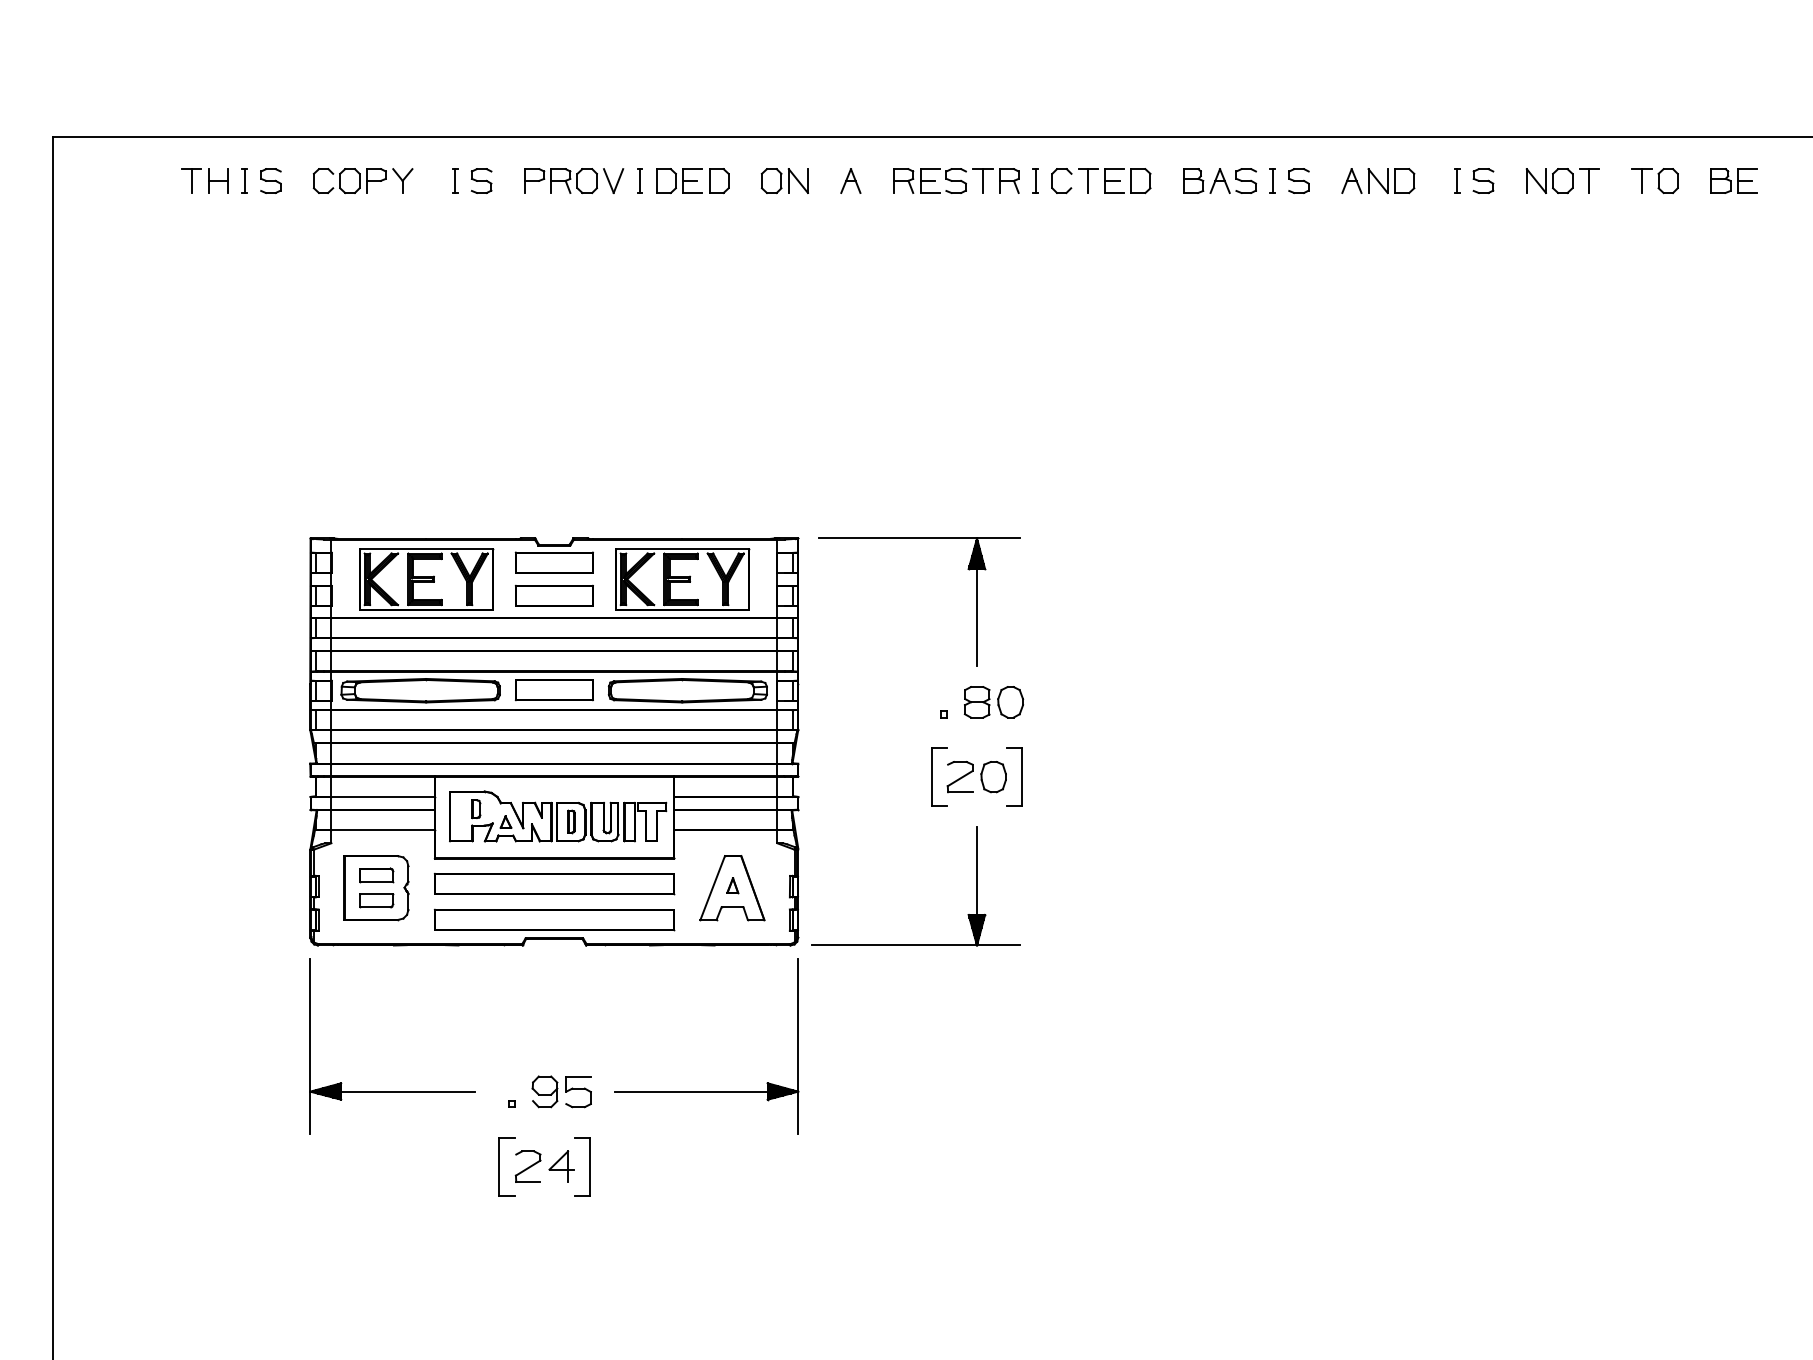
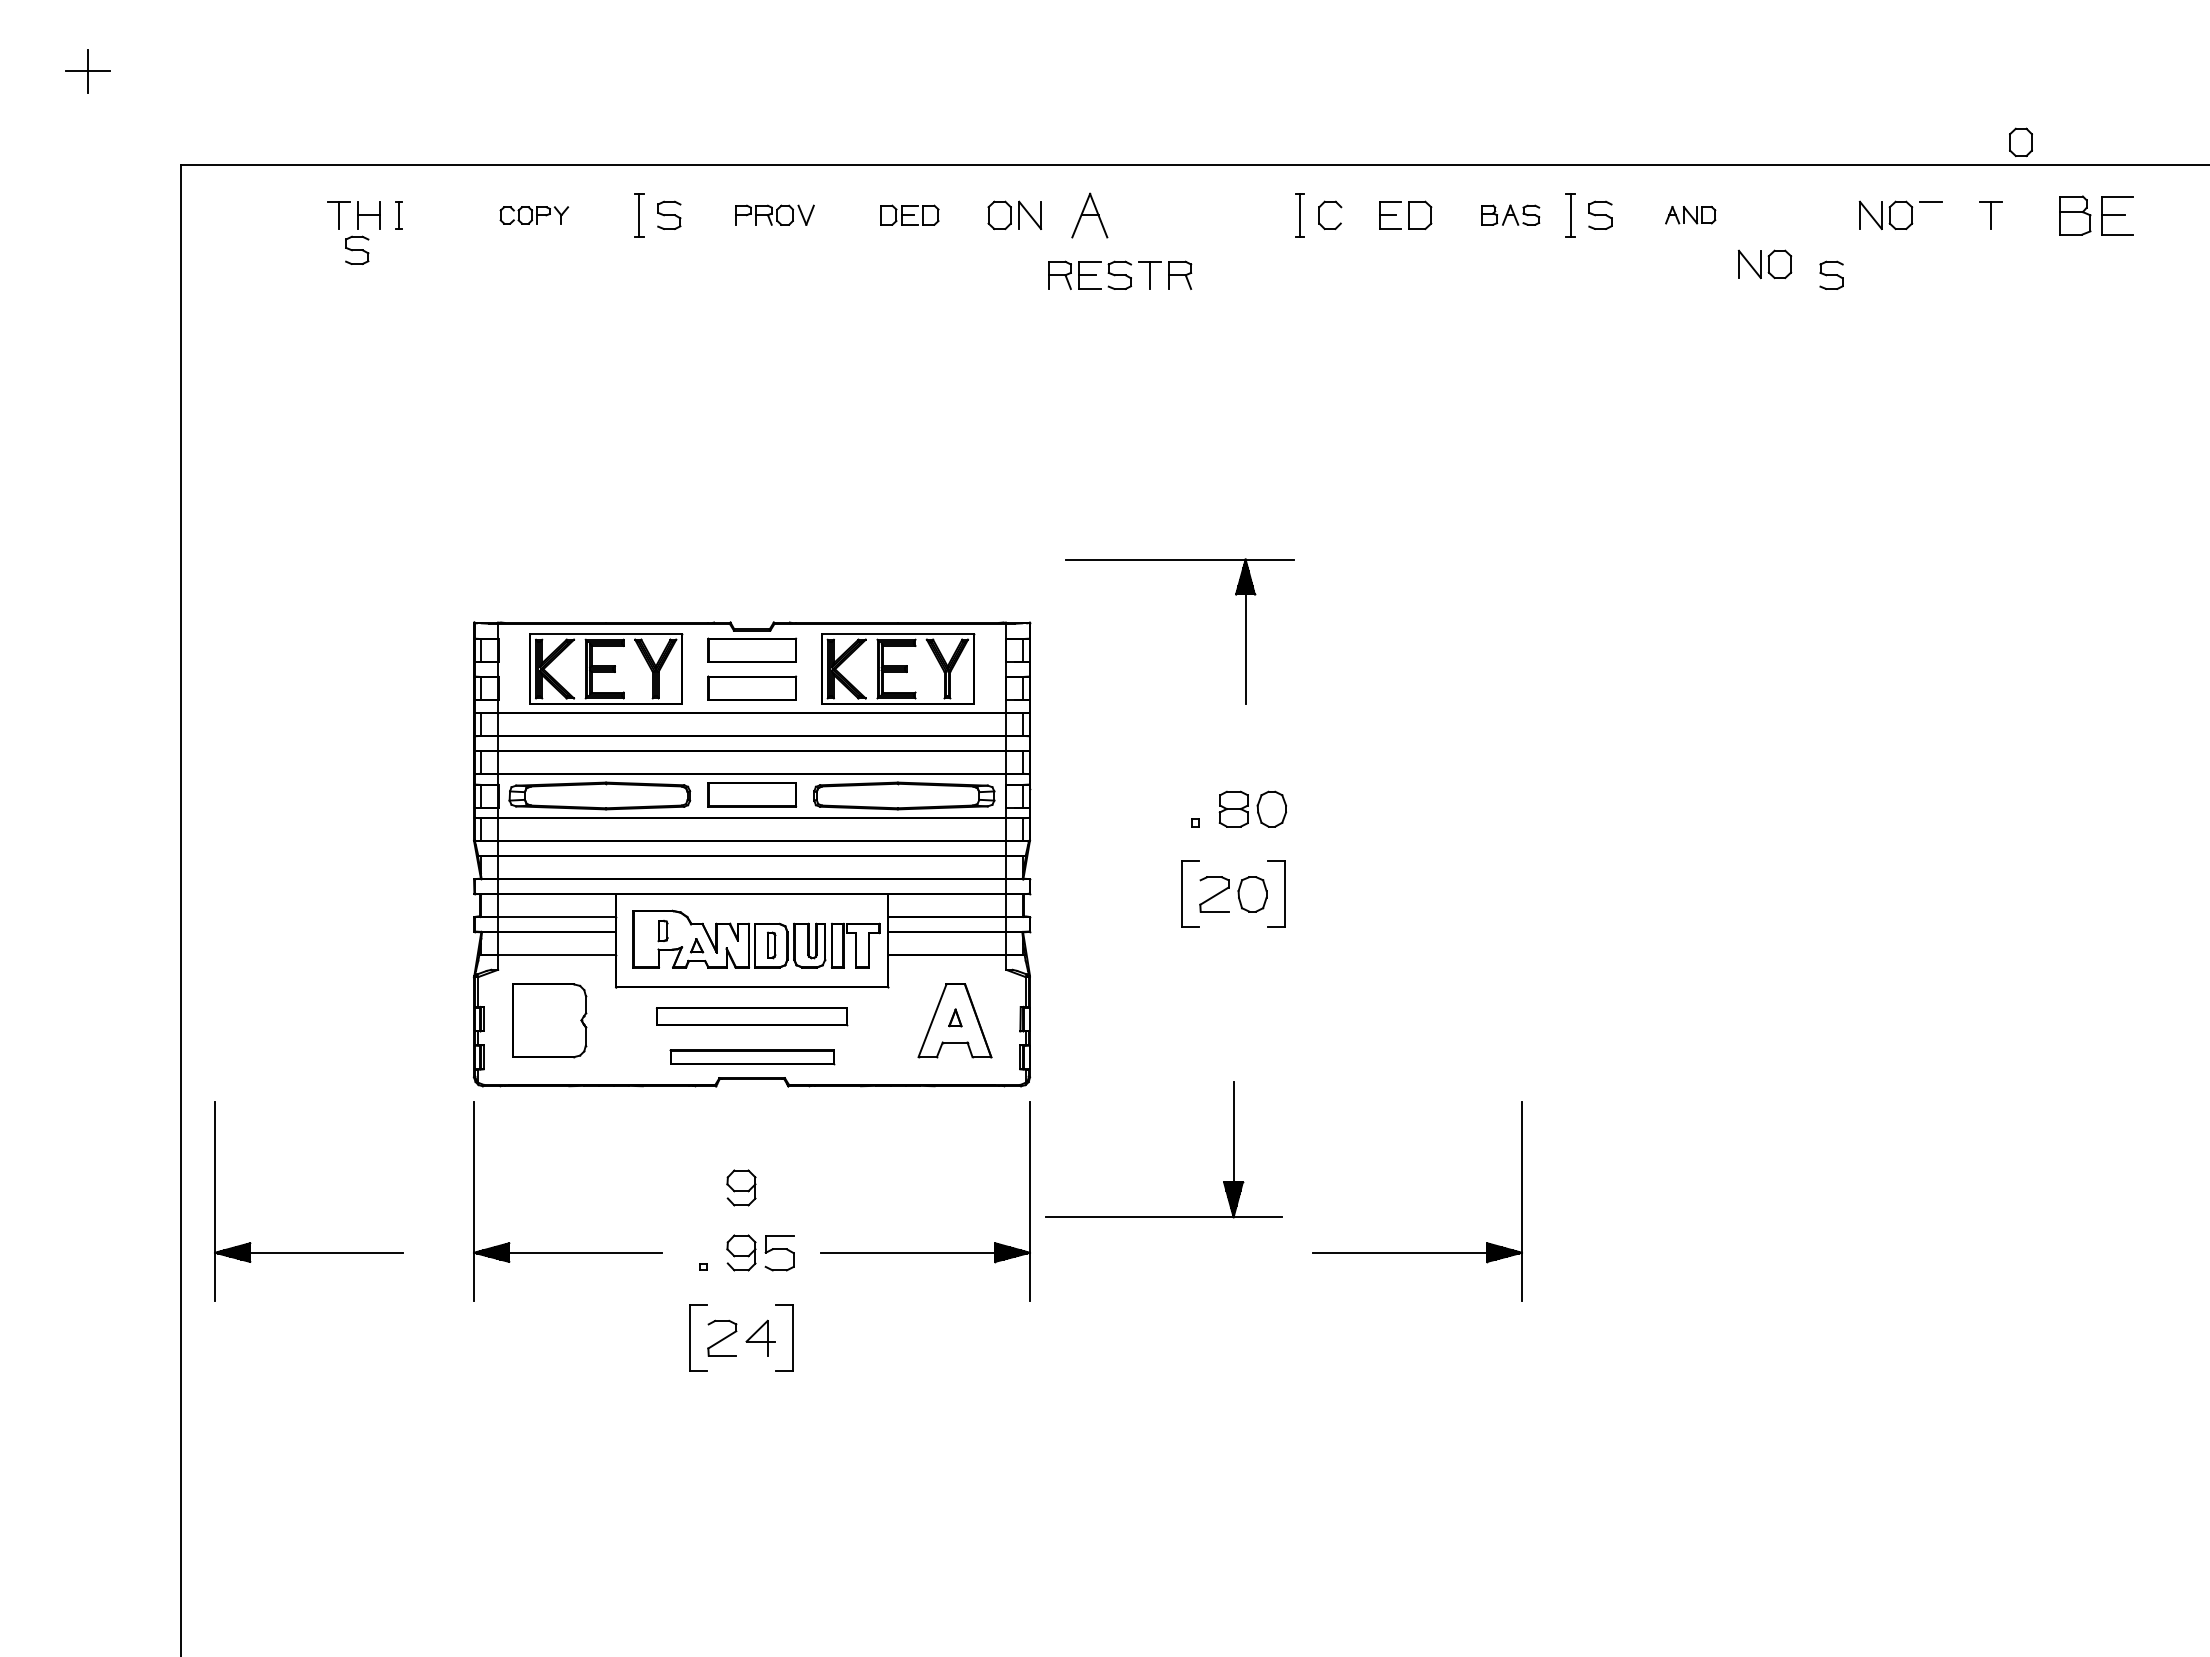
part: (271, 180) -> (357, 249), moved
part: (574, 180) -> (774, 214), size x0.7
part: (692, 180) -> (909, 214), size x0.7
part: (850, 180) -> (1089, 214), size x1.6
part: (956, 180) -> (1120, 274), moved
part: (1220, 180) -> (1510, 214), size x0.7
part: (1378, 180) -> (1690, 214), size x0.6
part: (1483, 180) -> (1831, 274), moved
line: (1589, 180) -> (1931, 214), removed
part: (1733, 180) -> (2095, 214), size x1.4
part: (363, 181) -> (534, 215), size x0.6
part: (455, 181) -> (639, 215), size x1.6
part: (639, 181) -> (849, 215), removed
part: (1035, 181) -> (1300, 215), size x1.6
part: (1087, 181) -> (1359, 215), removed
part: (1272, 181) -> (1570, 215), size x1.6
part: (1457, 181) -> (1780, 215), removed
part: (1667, 181) -> (2020, 142), moved
part: (1443, 224) -> (1764, 264), added
part: (976, 601) -> (1245, 631), moved
part: (376, 874) -> (549, 1005), removed
part: (554, 884) -> (752, 1016), size x0.7
part: (376, 900) -> (549, 1035), removed
part: (554, 920) -> (752, 1057), size x0.6
part: (915, 944) -> (1163, 1216), moved
part: (545, 1034) -> (741, 1187), added
part: (164, 1091) -> (308, 1252), added
part: (1138, 1091) -> (1417, 1252), added

